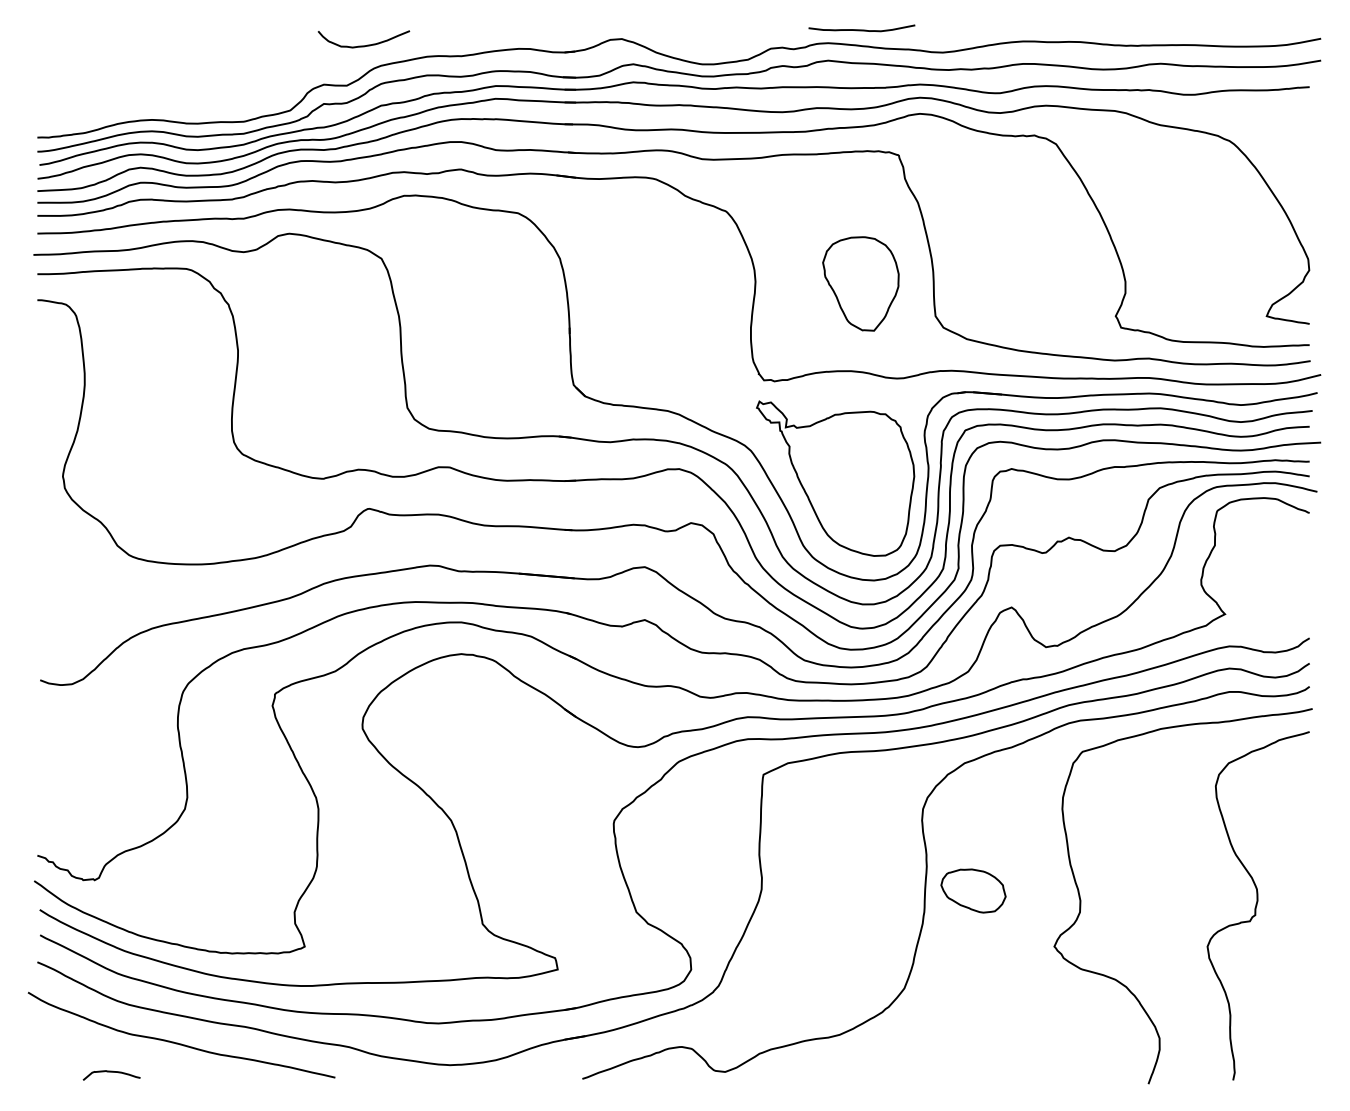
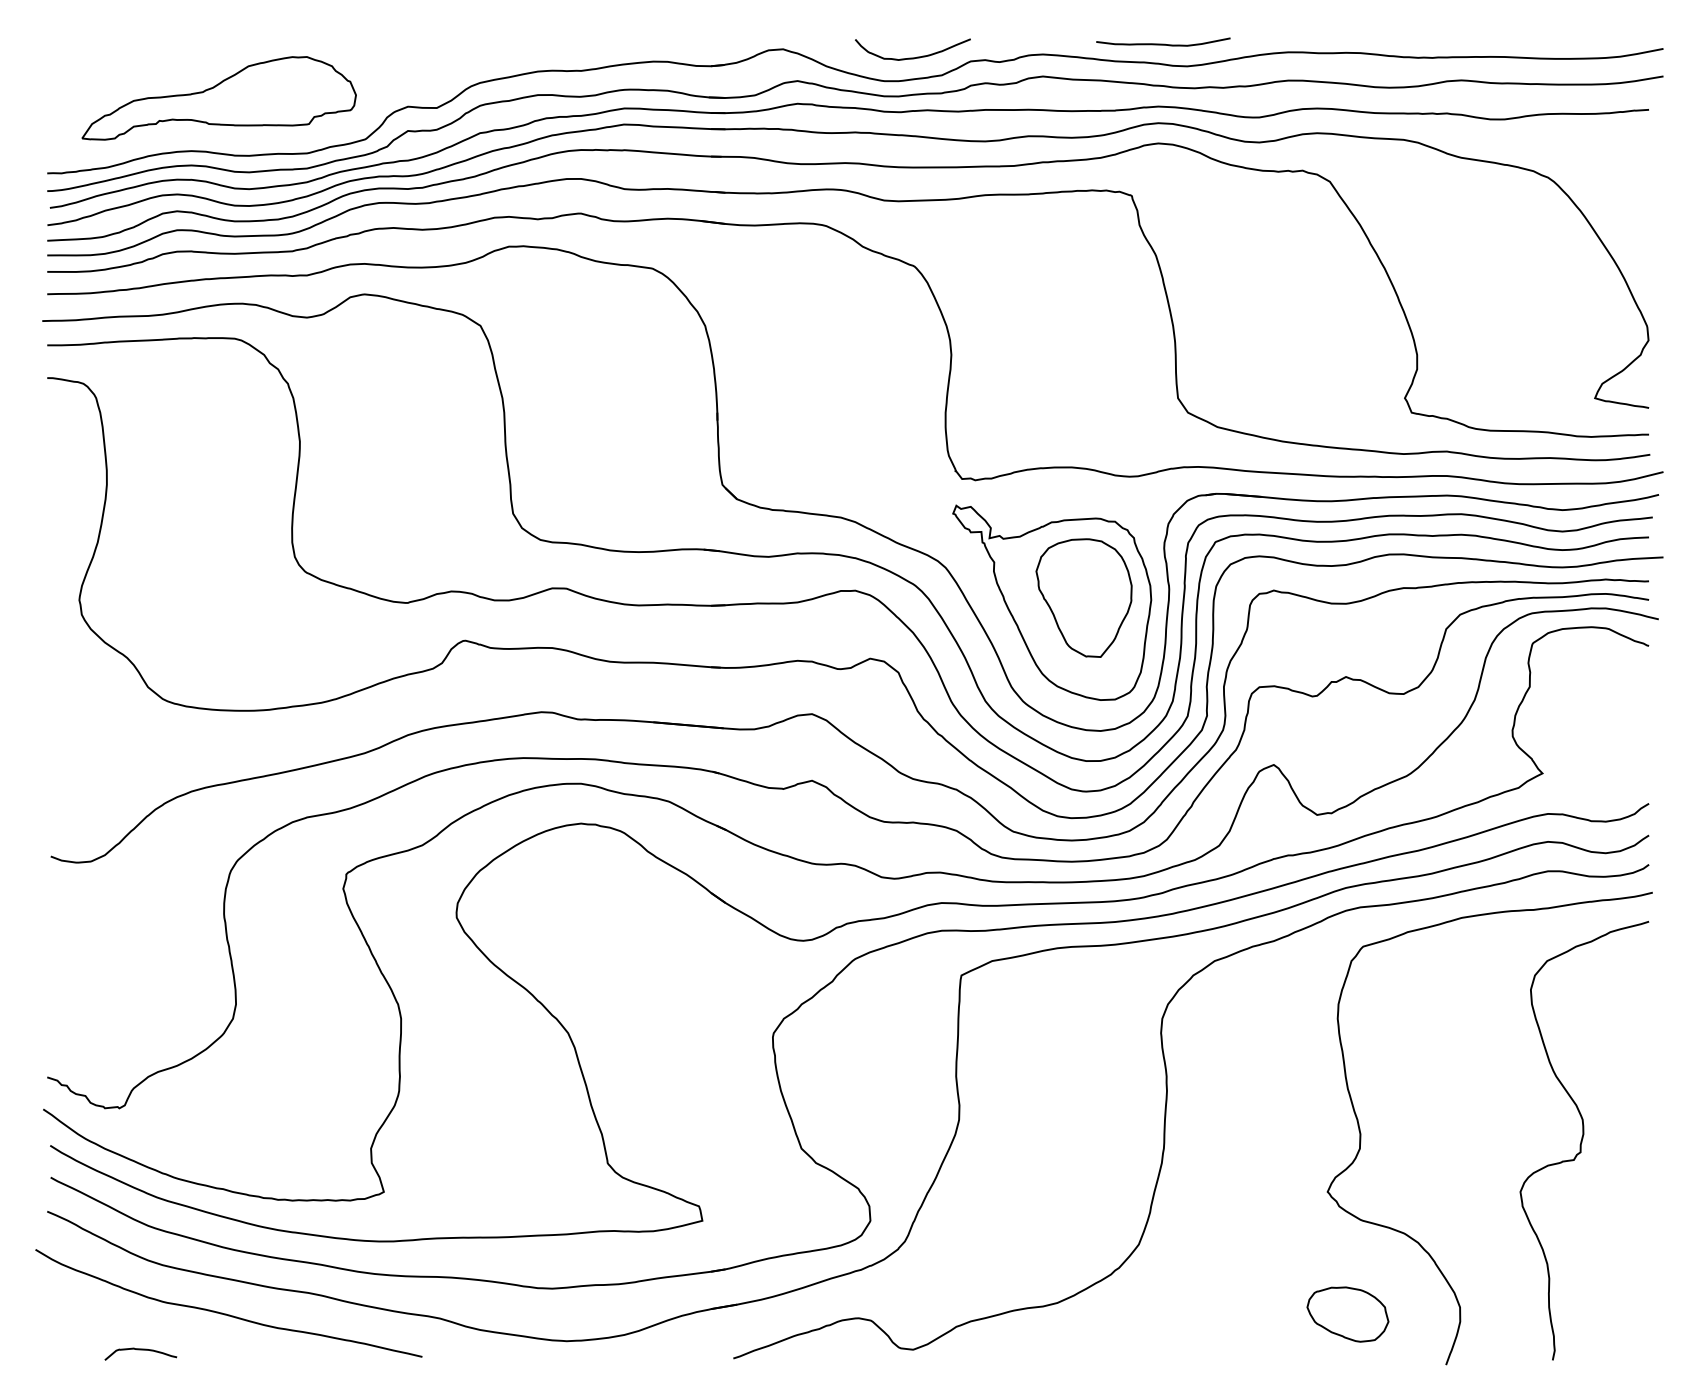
curve: (861, 29) -> (1162, 43), moved
curve: (363, 45) -> (912, 57), moved
part: (173, 77) -> (218, 97), added
part: (860, 283) -> (1083, 597), moved
part: (973, 890) -> (1347, 1313), moved

